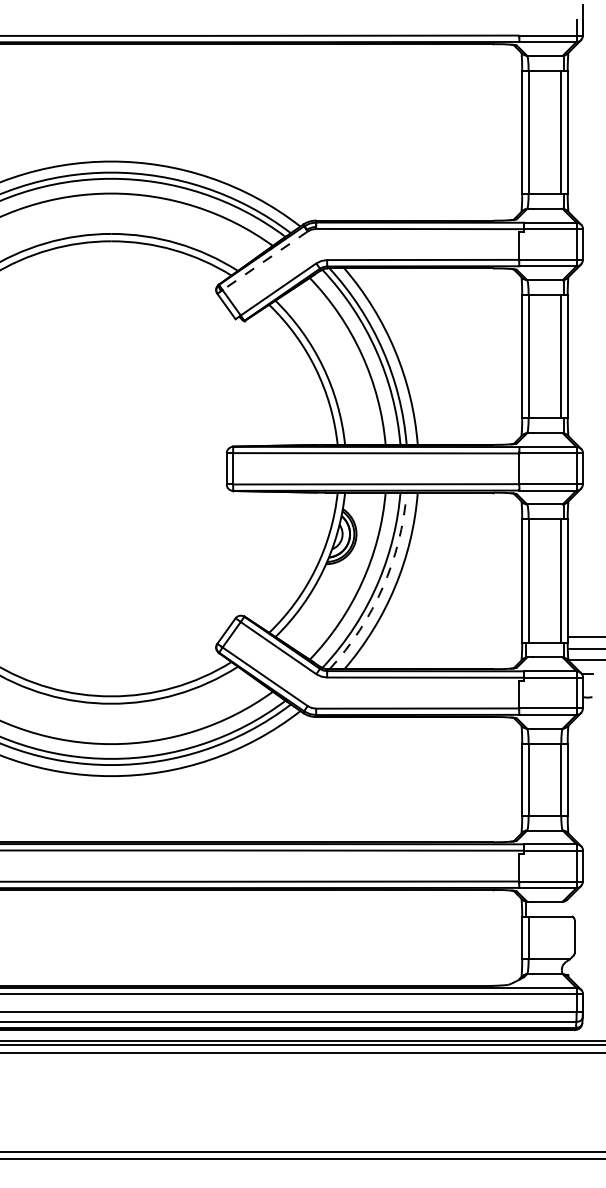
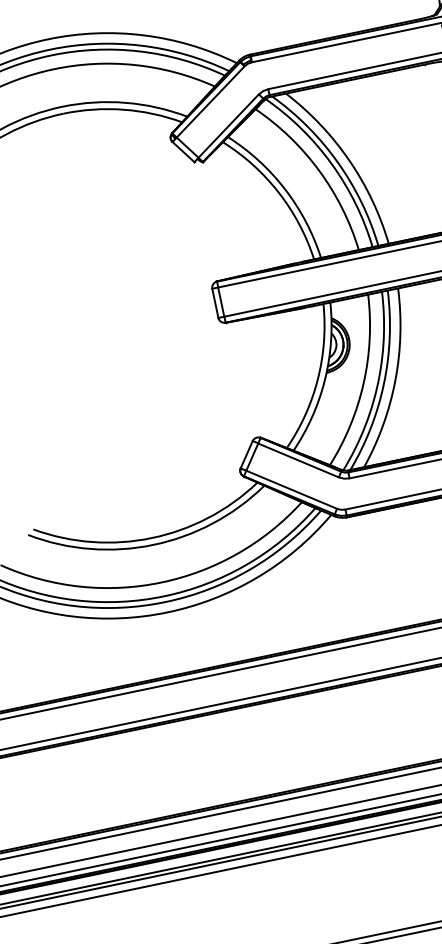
line: (265, 260) -> (210, 101), dashed -> solid
arc: (382, 587) -> (383, 383), dashed -> solid

